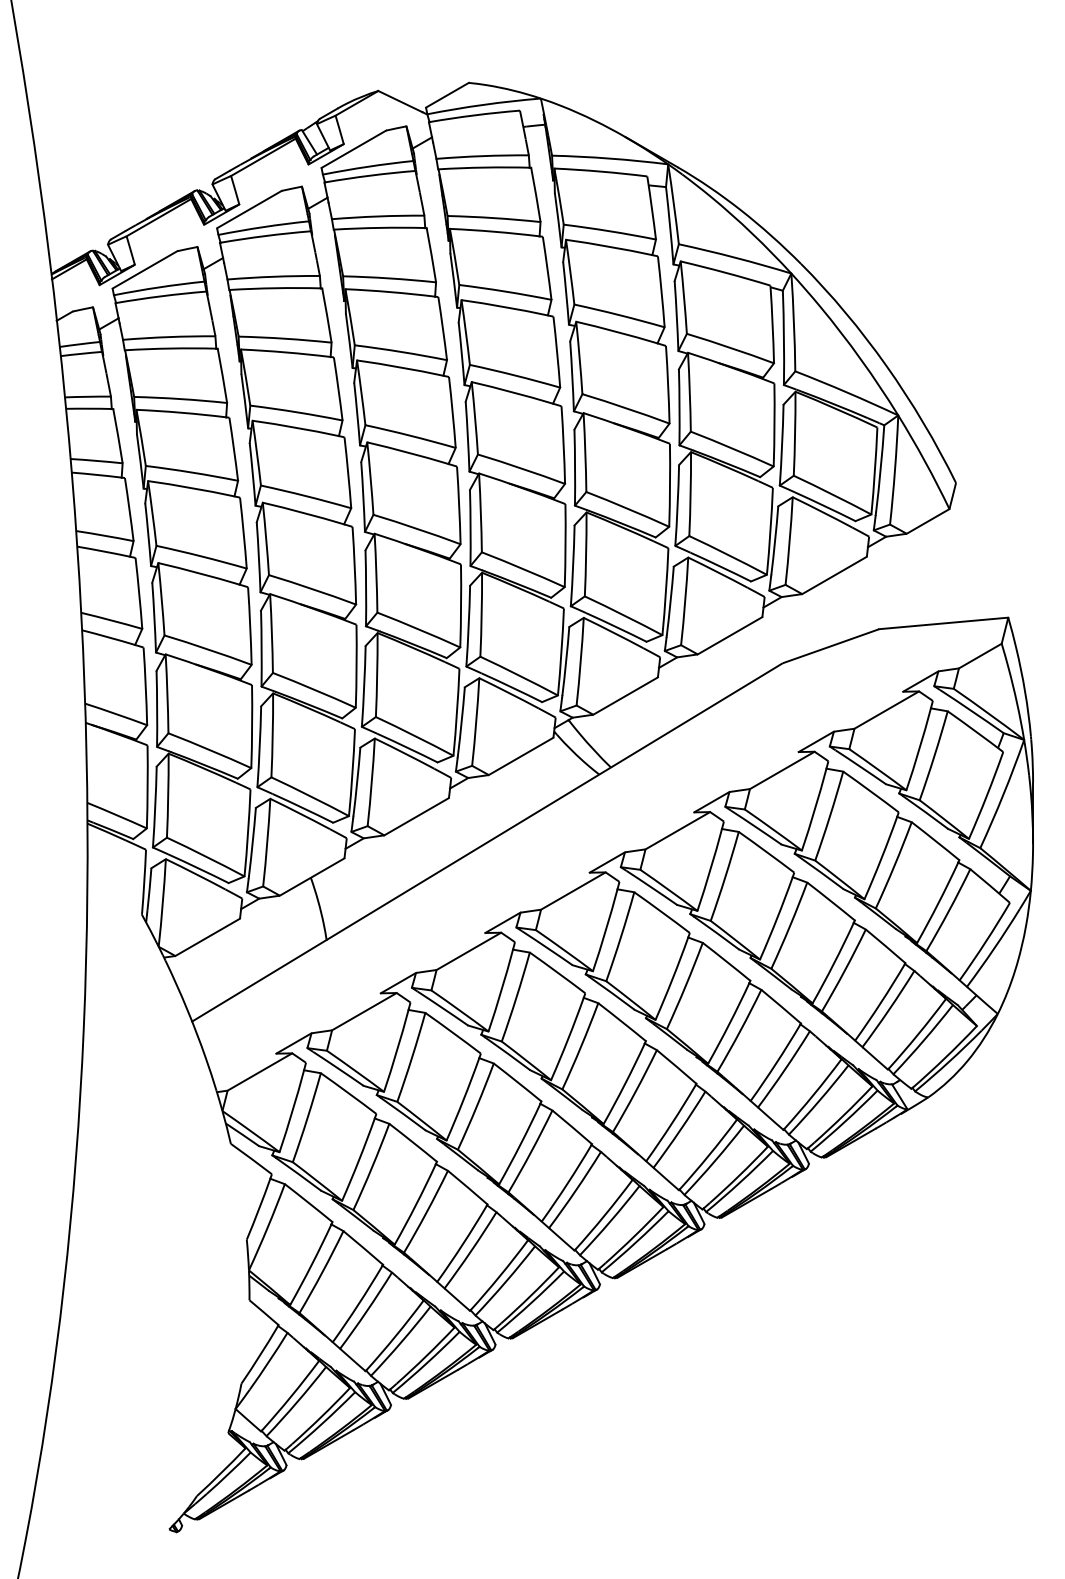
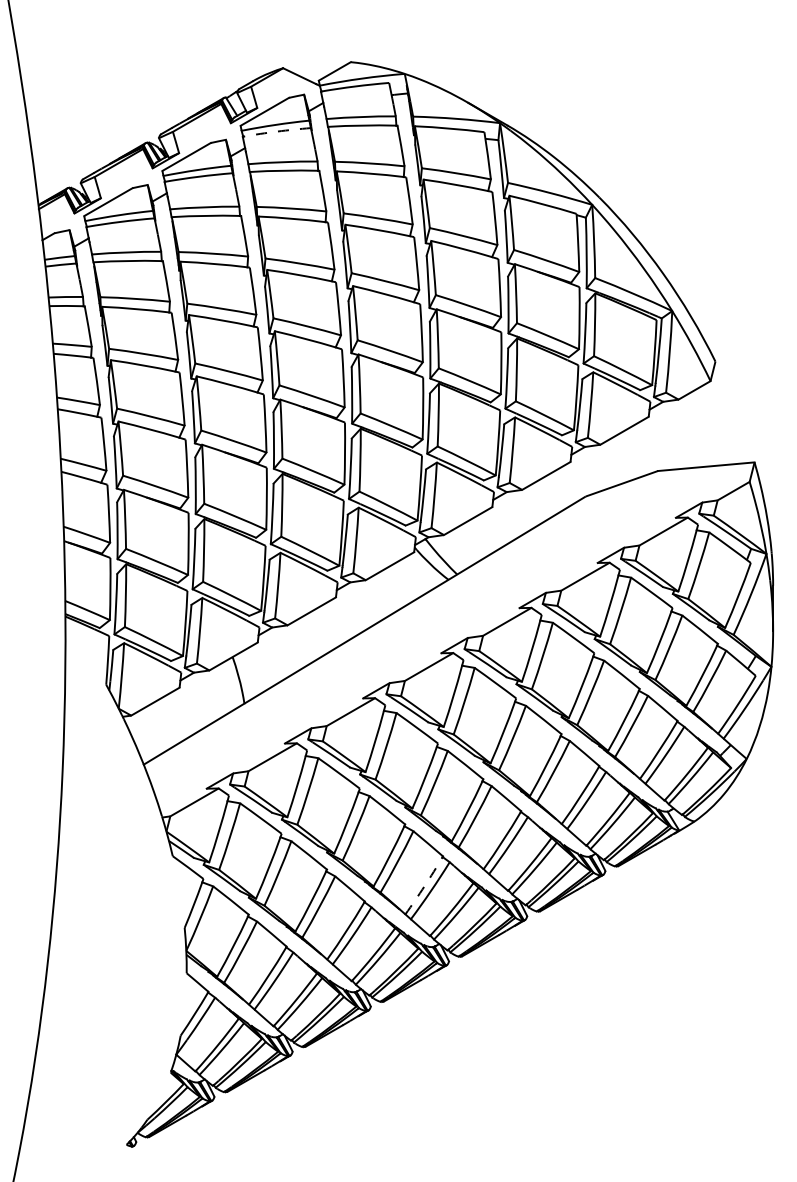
arc: (370, 175) -> (277, 131), solid -> dashed
arc: (567, 1183) -> (424, 885), solid -> dashed

